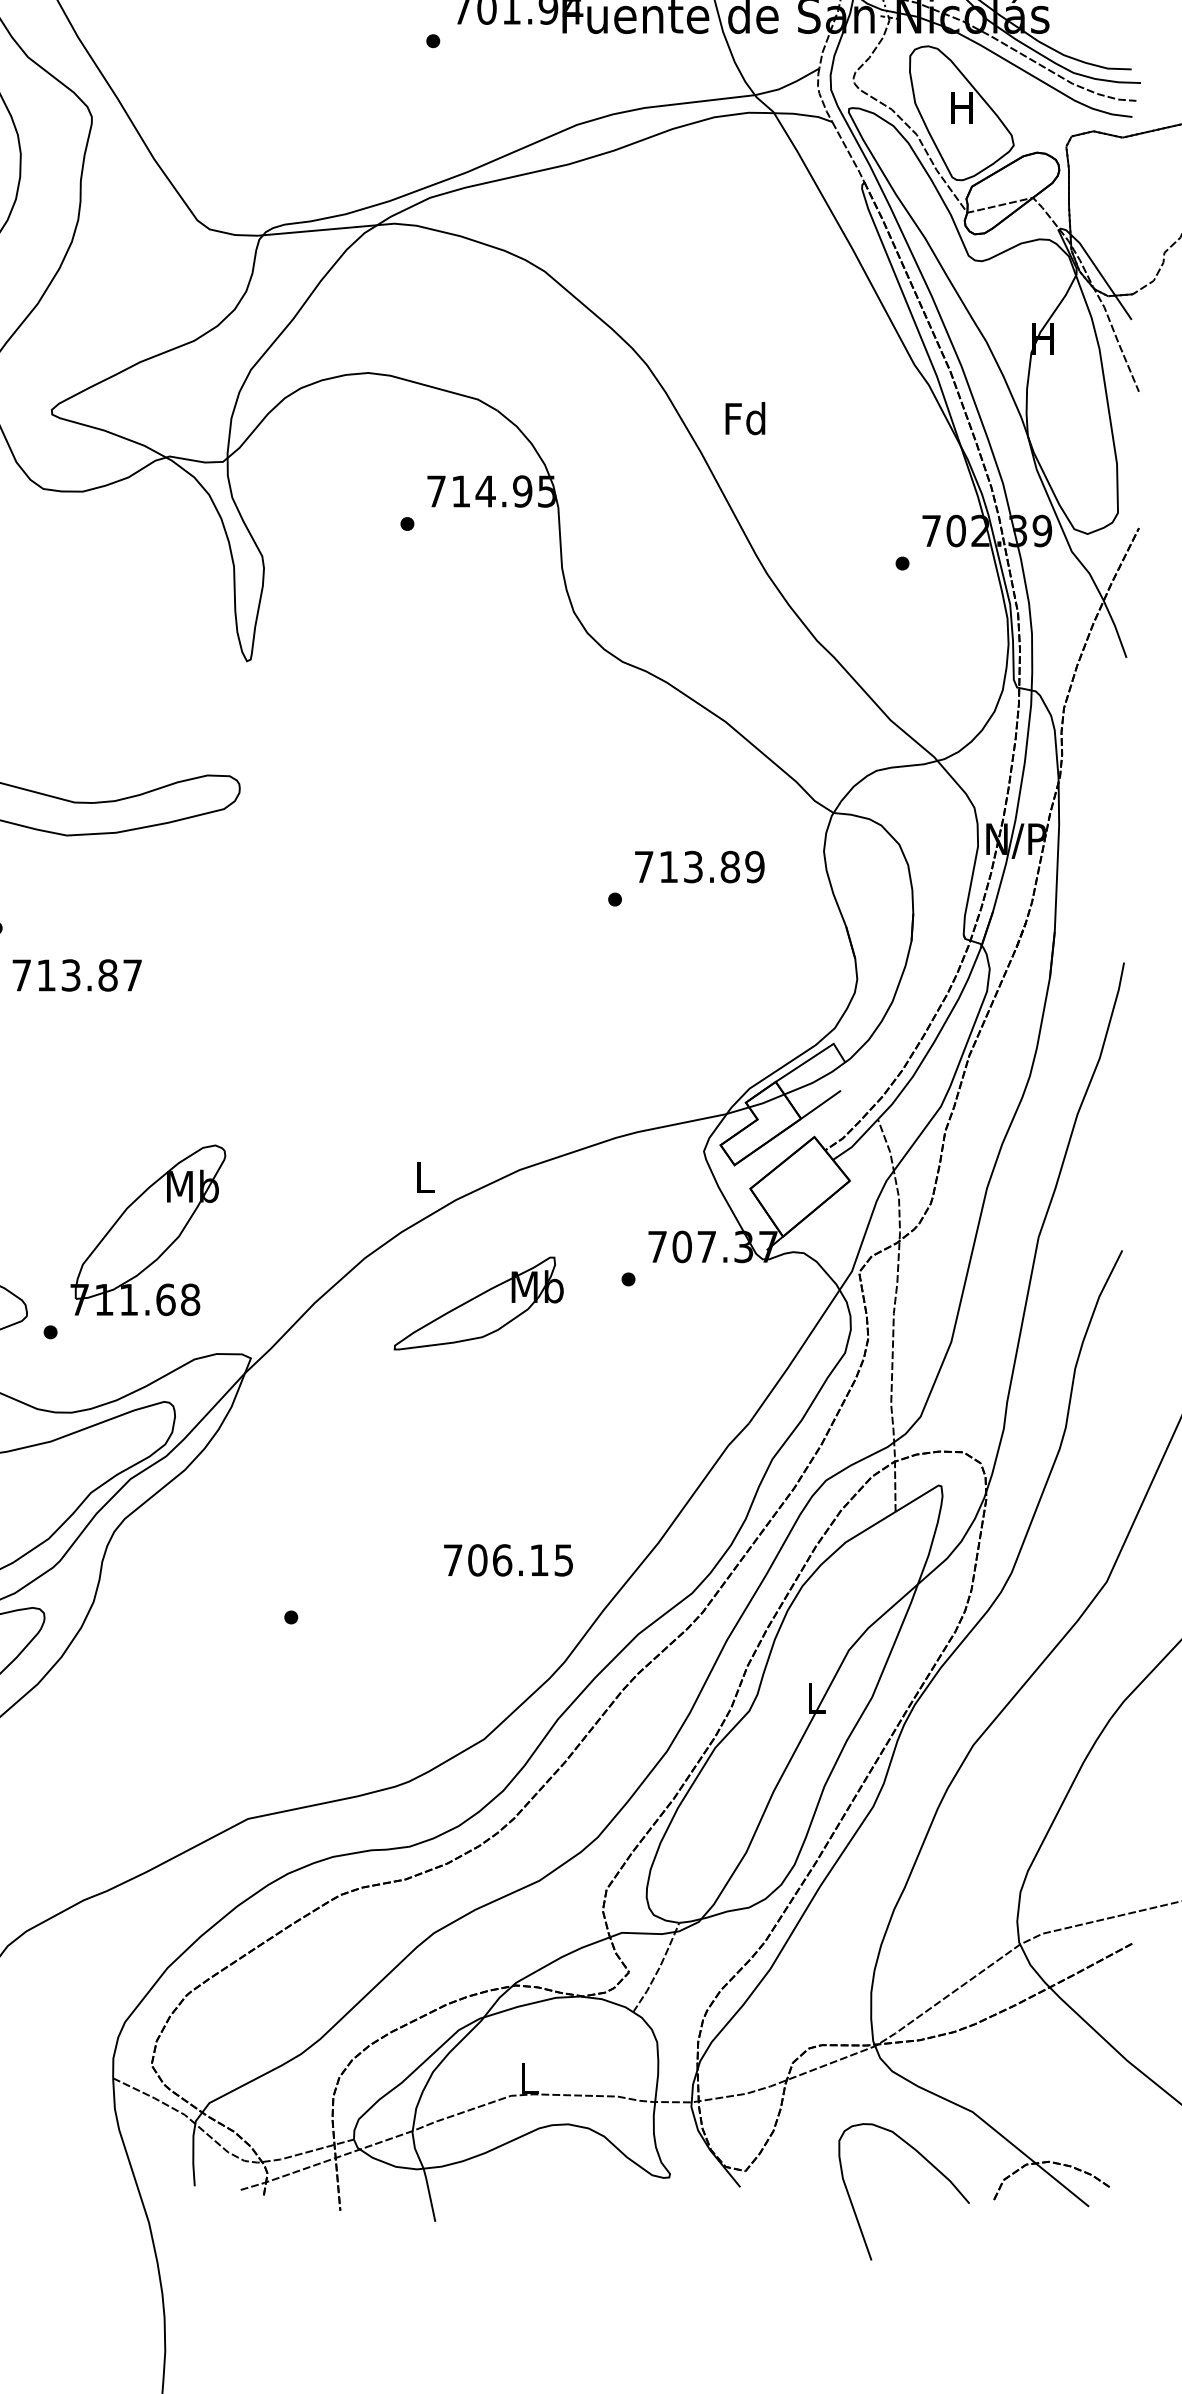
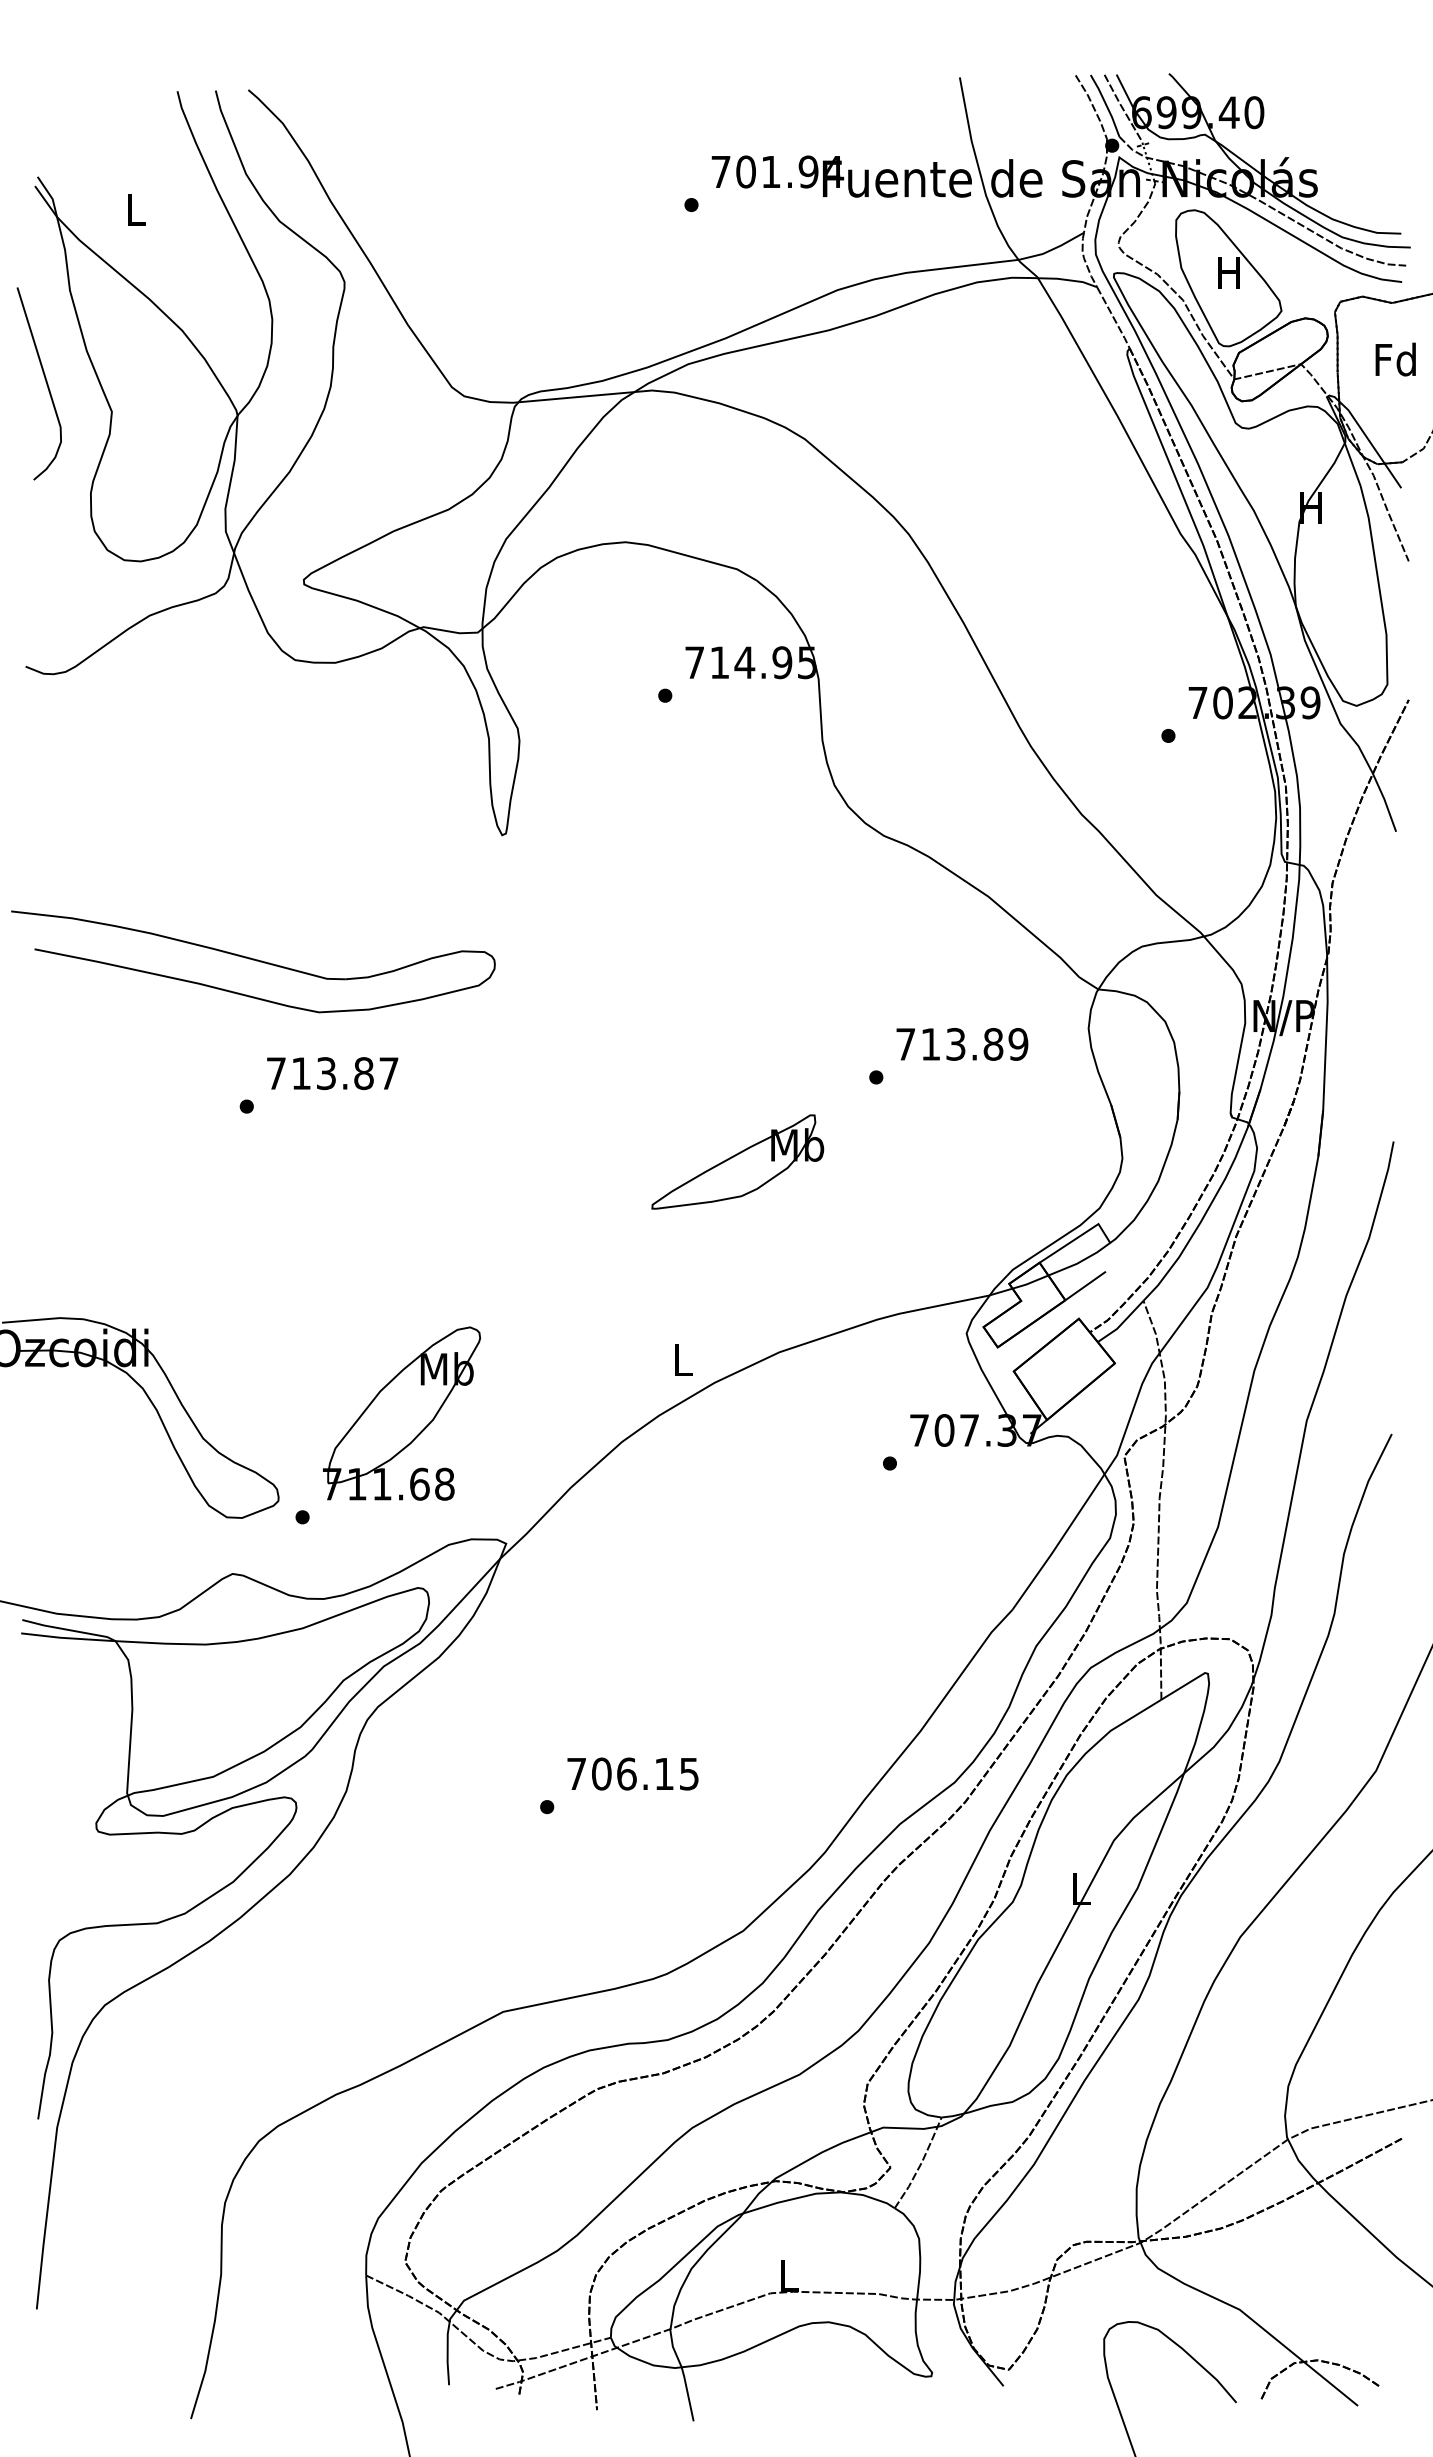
text: (745, 418) -> (1395, 359), moved
text: (77, 975) -> (332, 1073), moved
part: (478, 1303) -> (737, 1161), moved
text: (508, 1559) -> (632, 1773), moved

